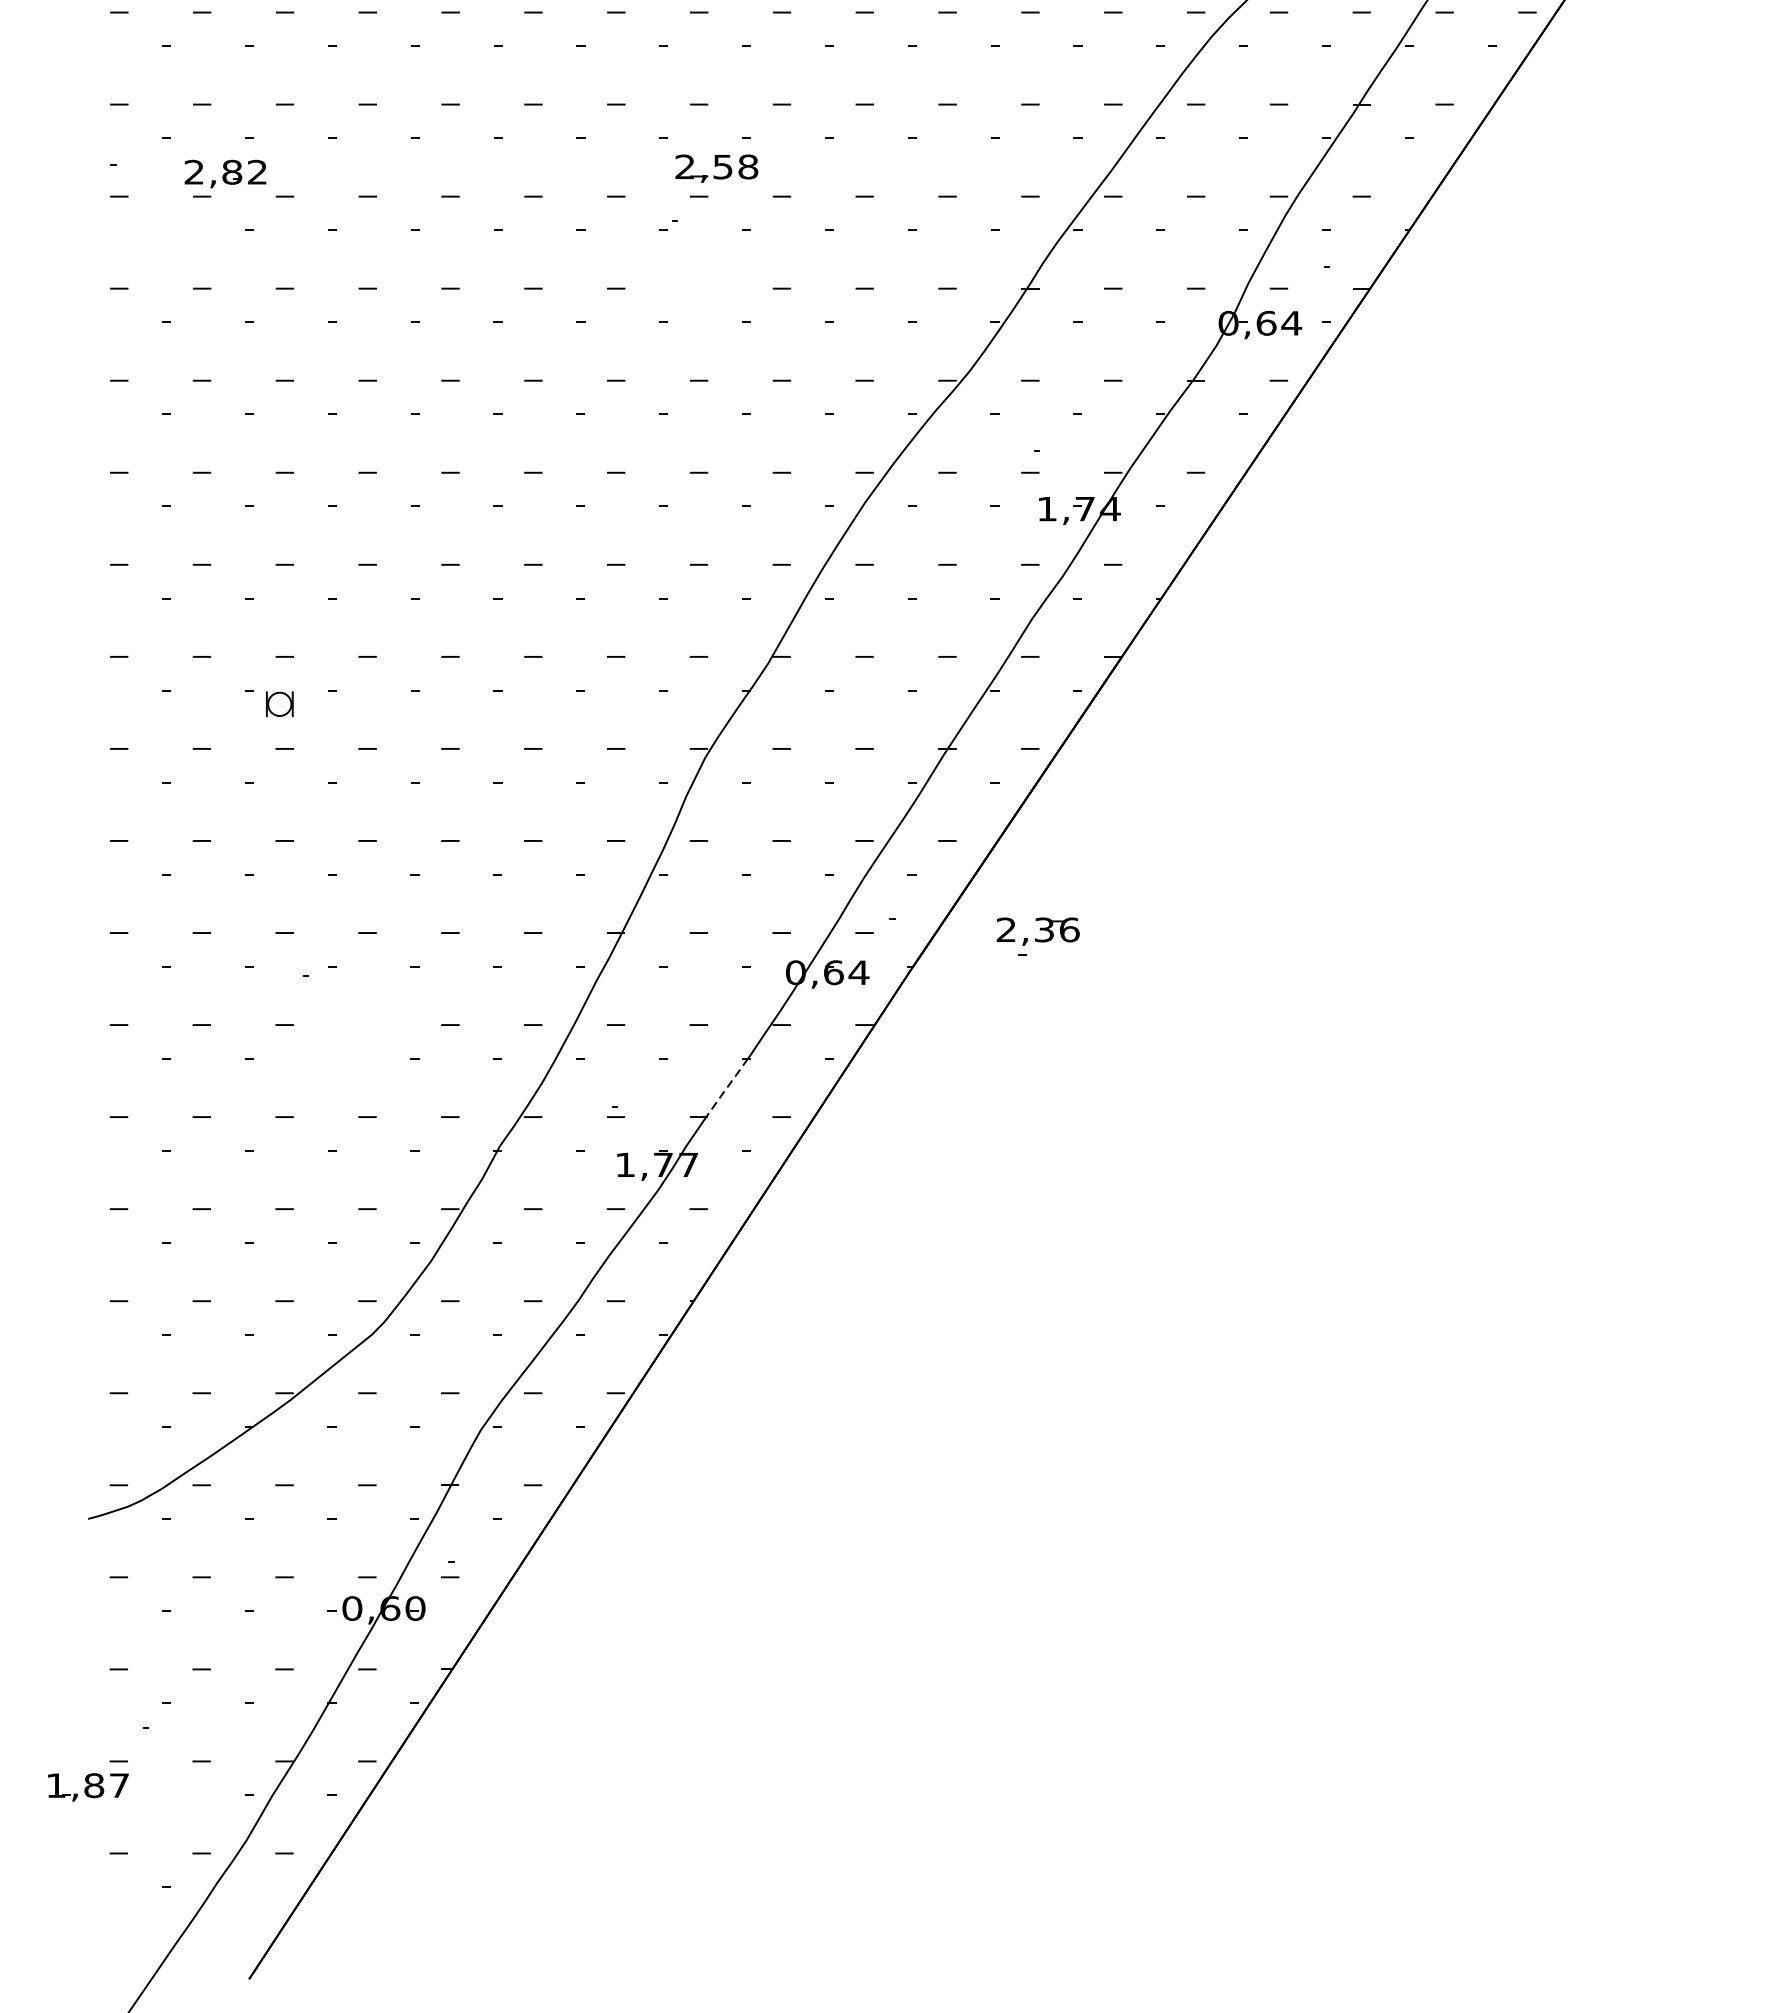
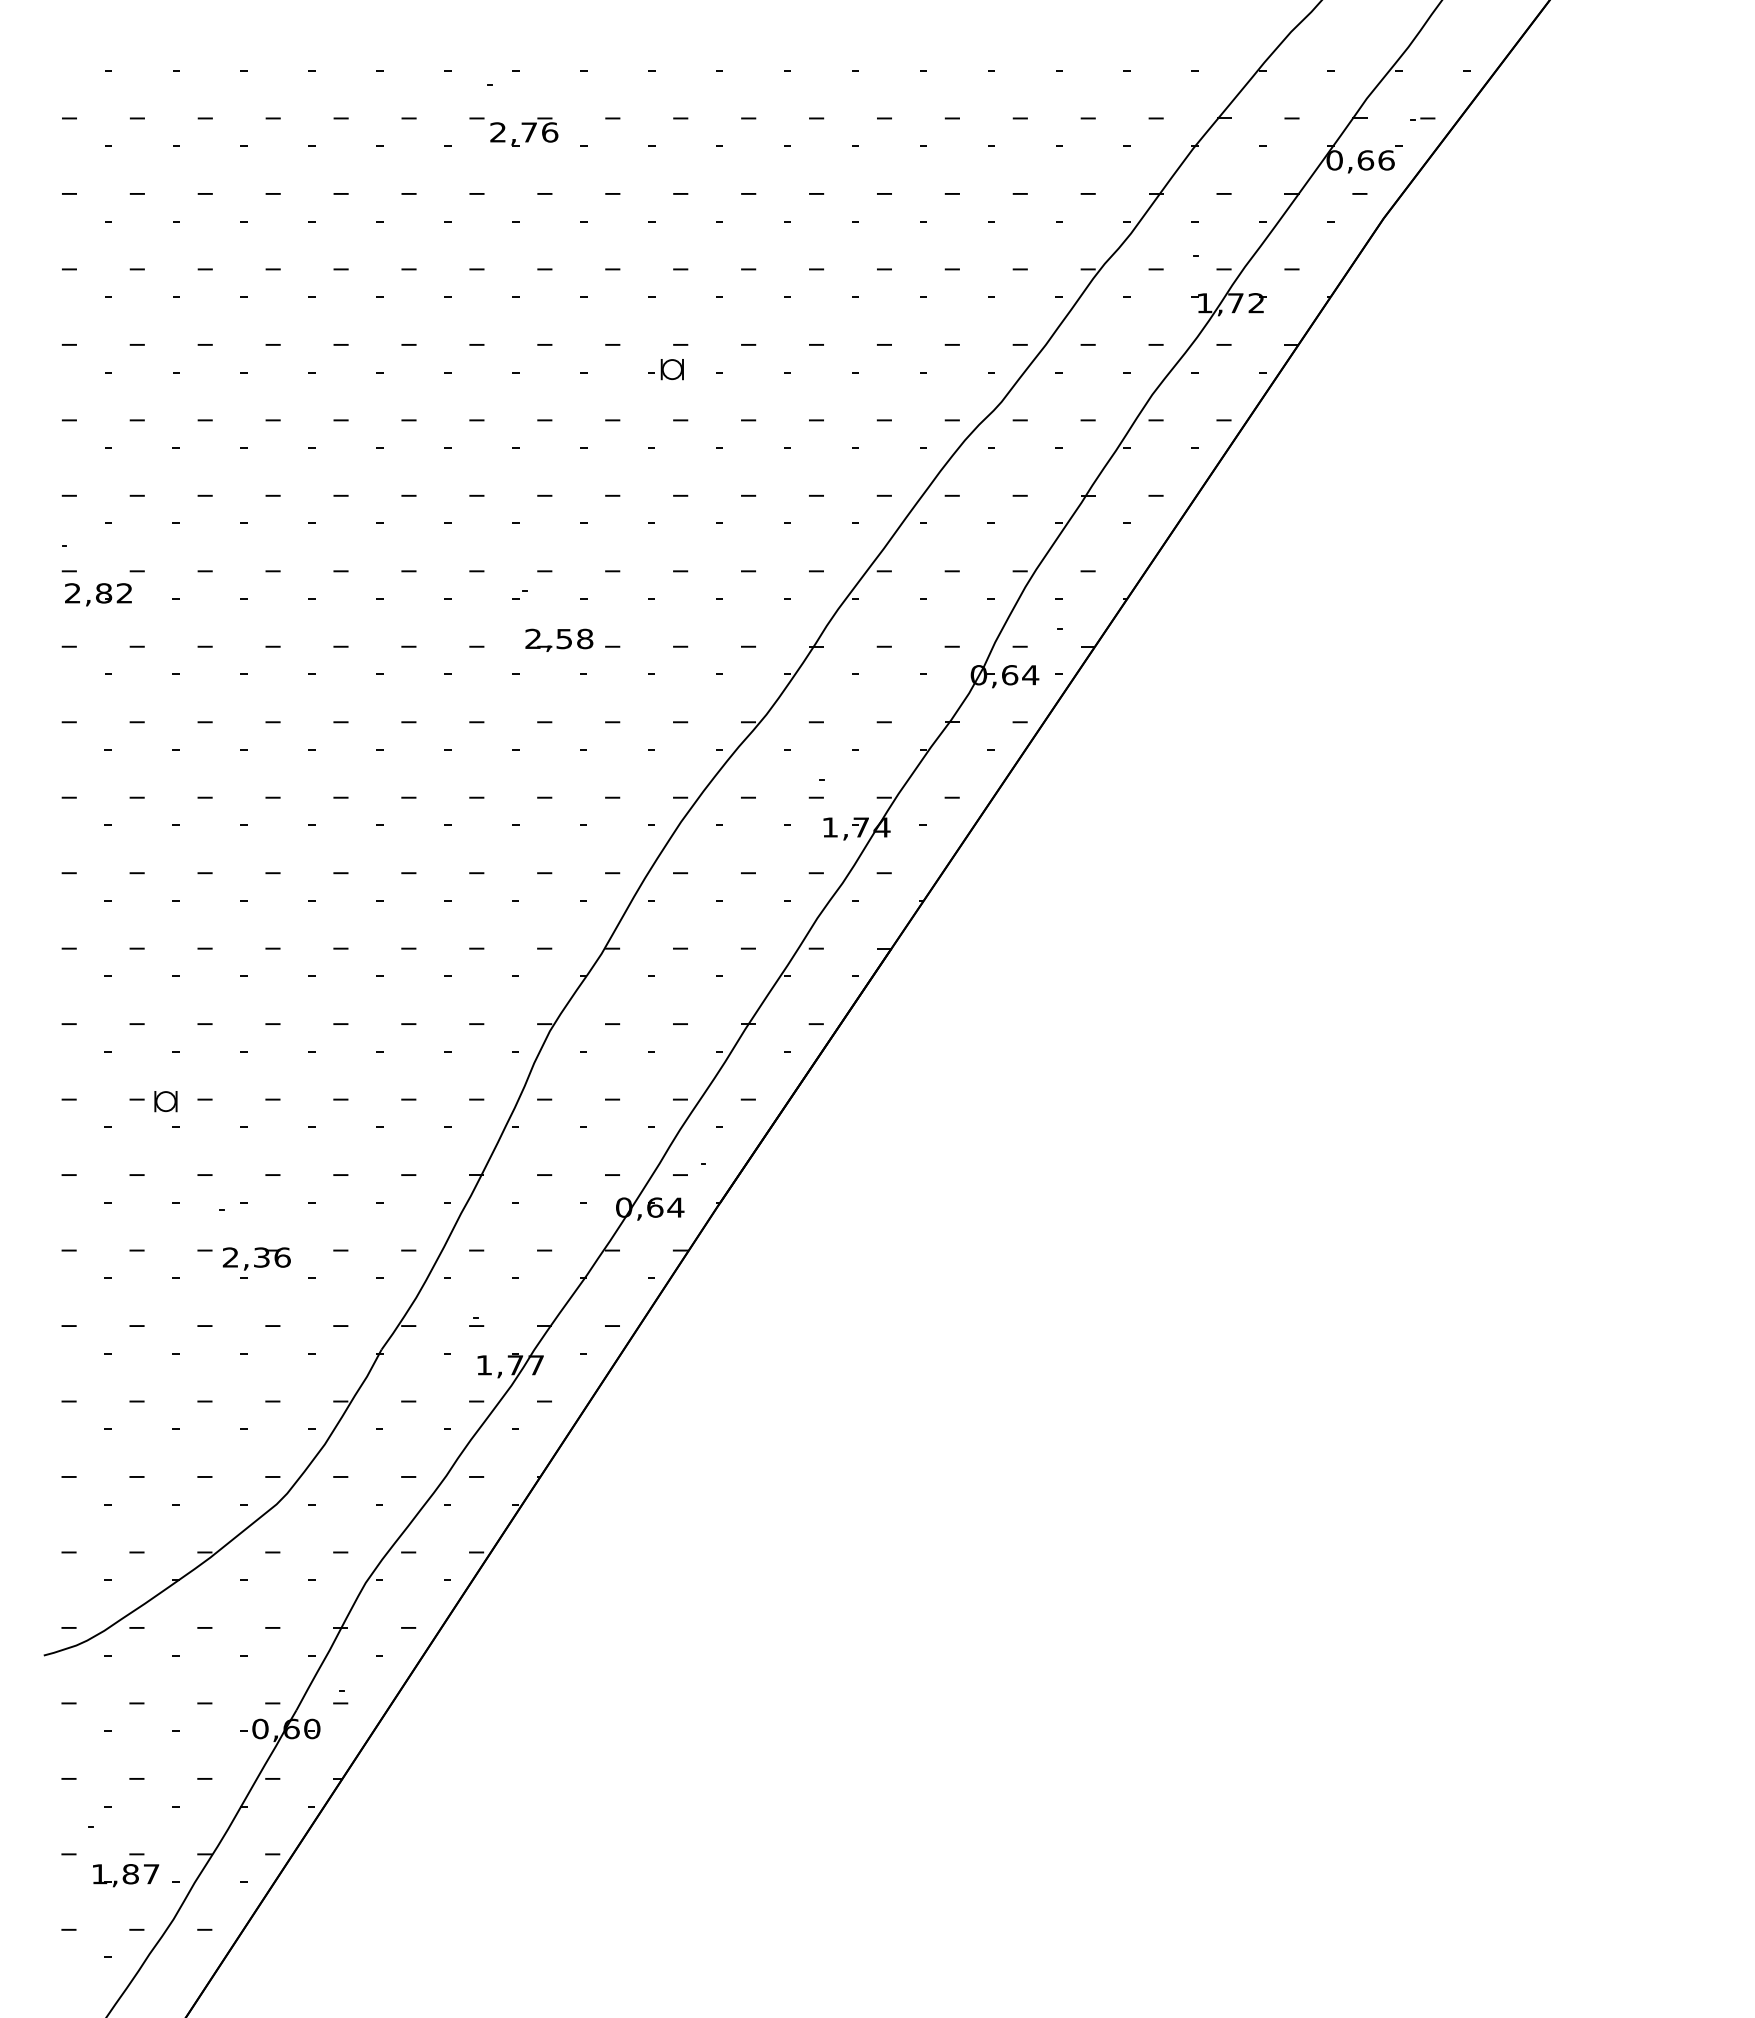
part: (717, 167) -> (559, 639), moved
part: (225, 173) -> (98, 594), moved
part: (279, 704) -> (165, 1101), moved
part: (1037, 935) -> (256, 1262), moved
line: (726, 1088) -> (567, 1302), dashed -> solid
part: (88, 1787) -> (126, 1875), moved

